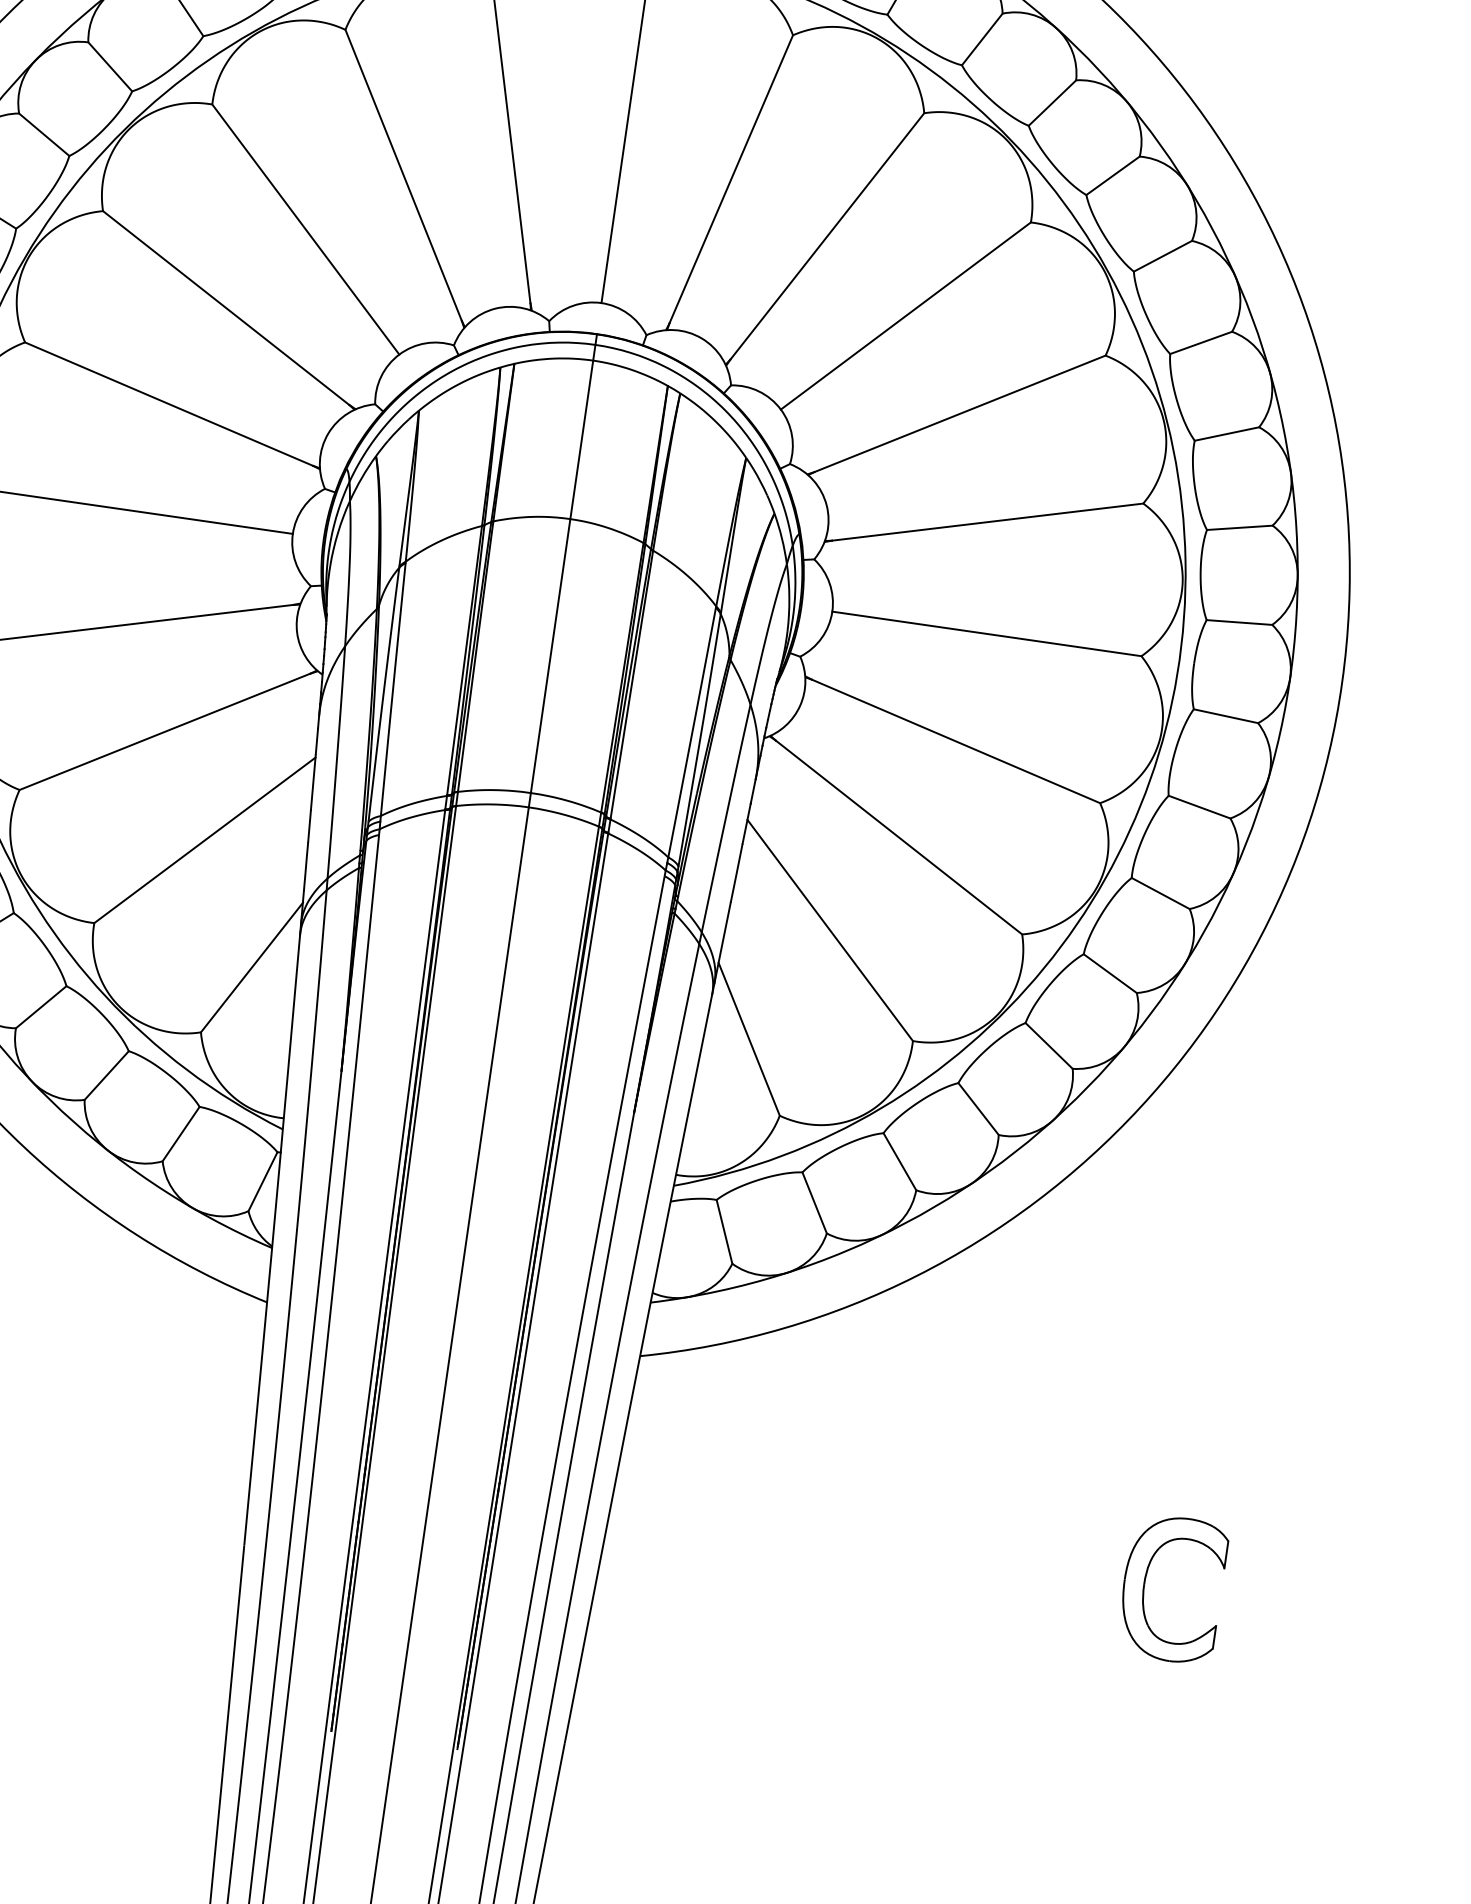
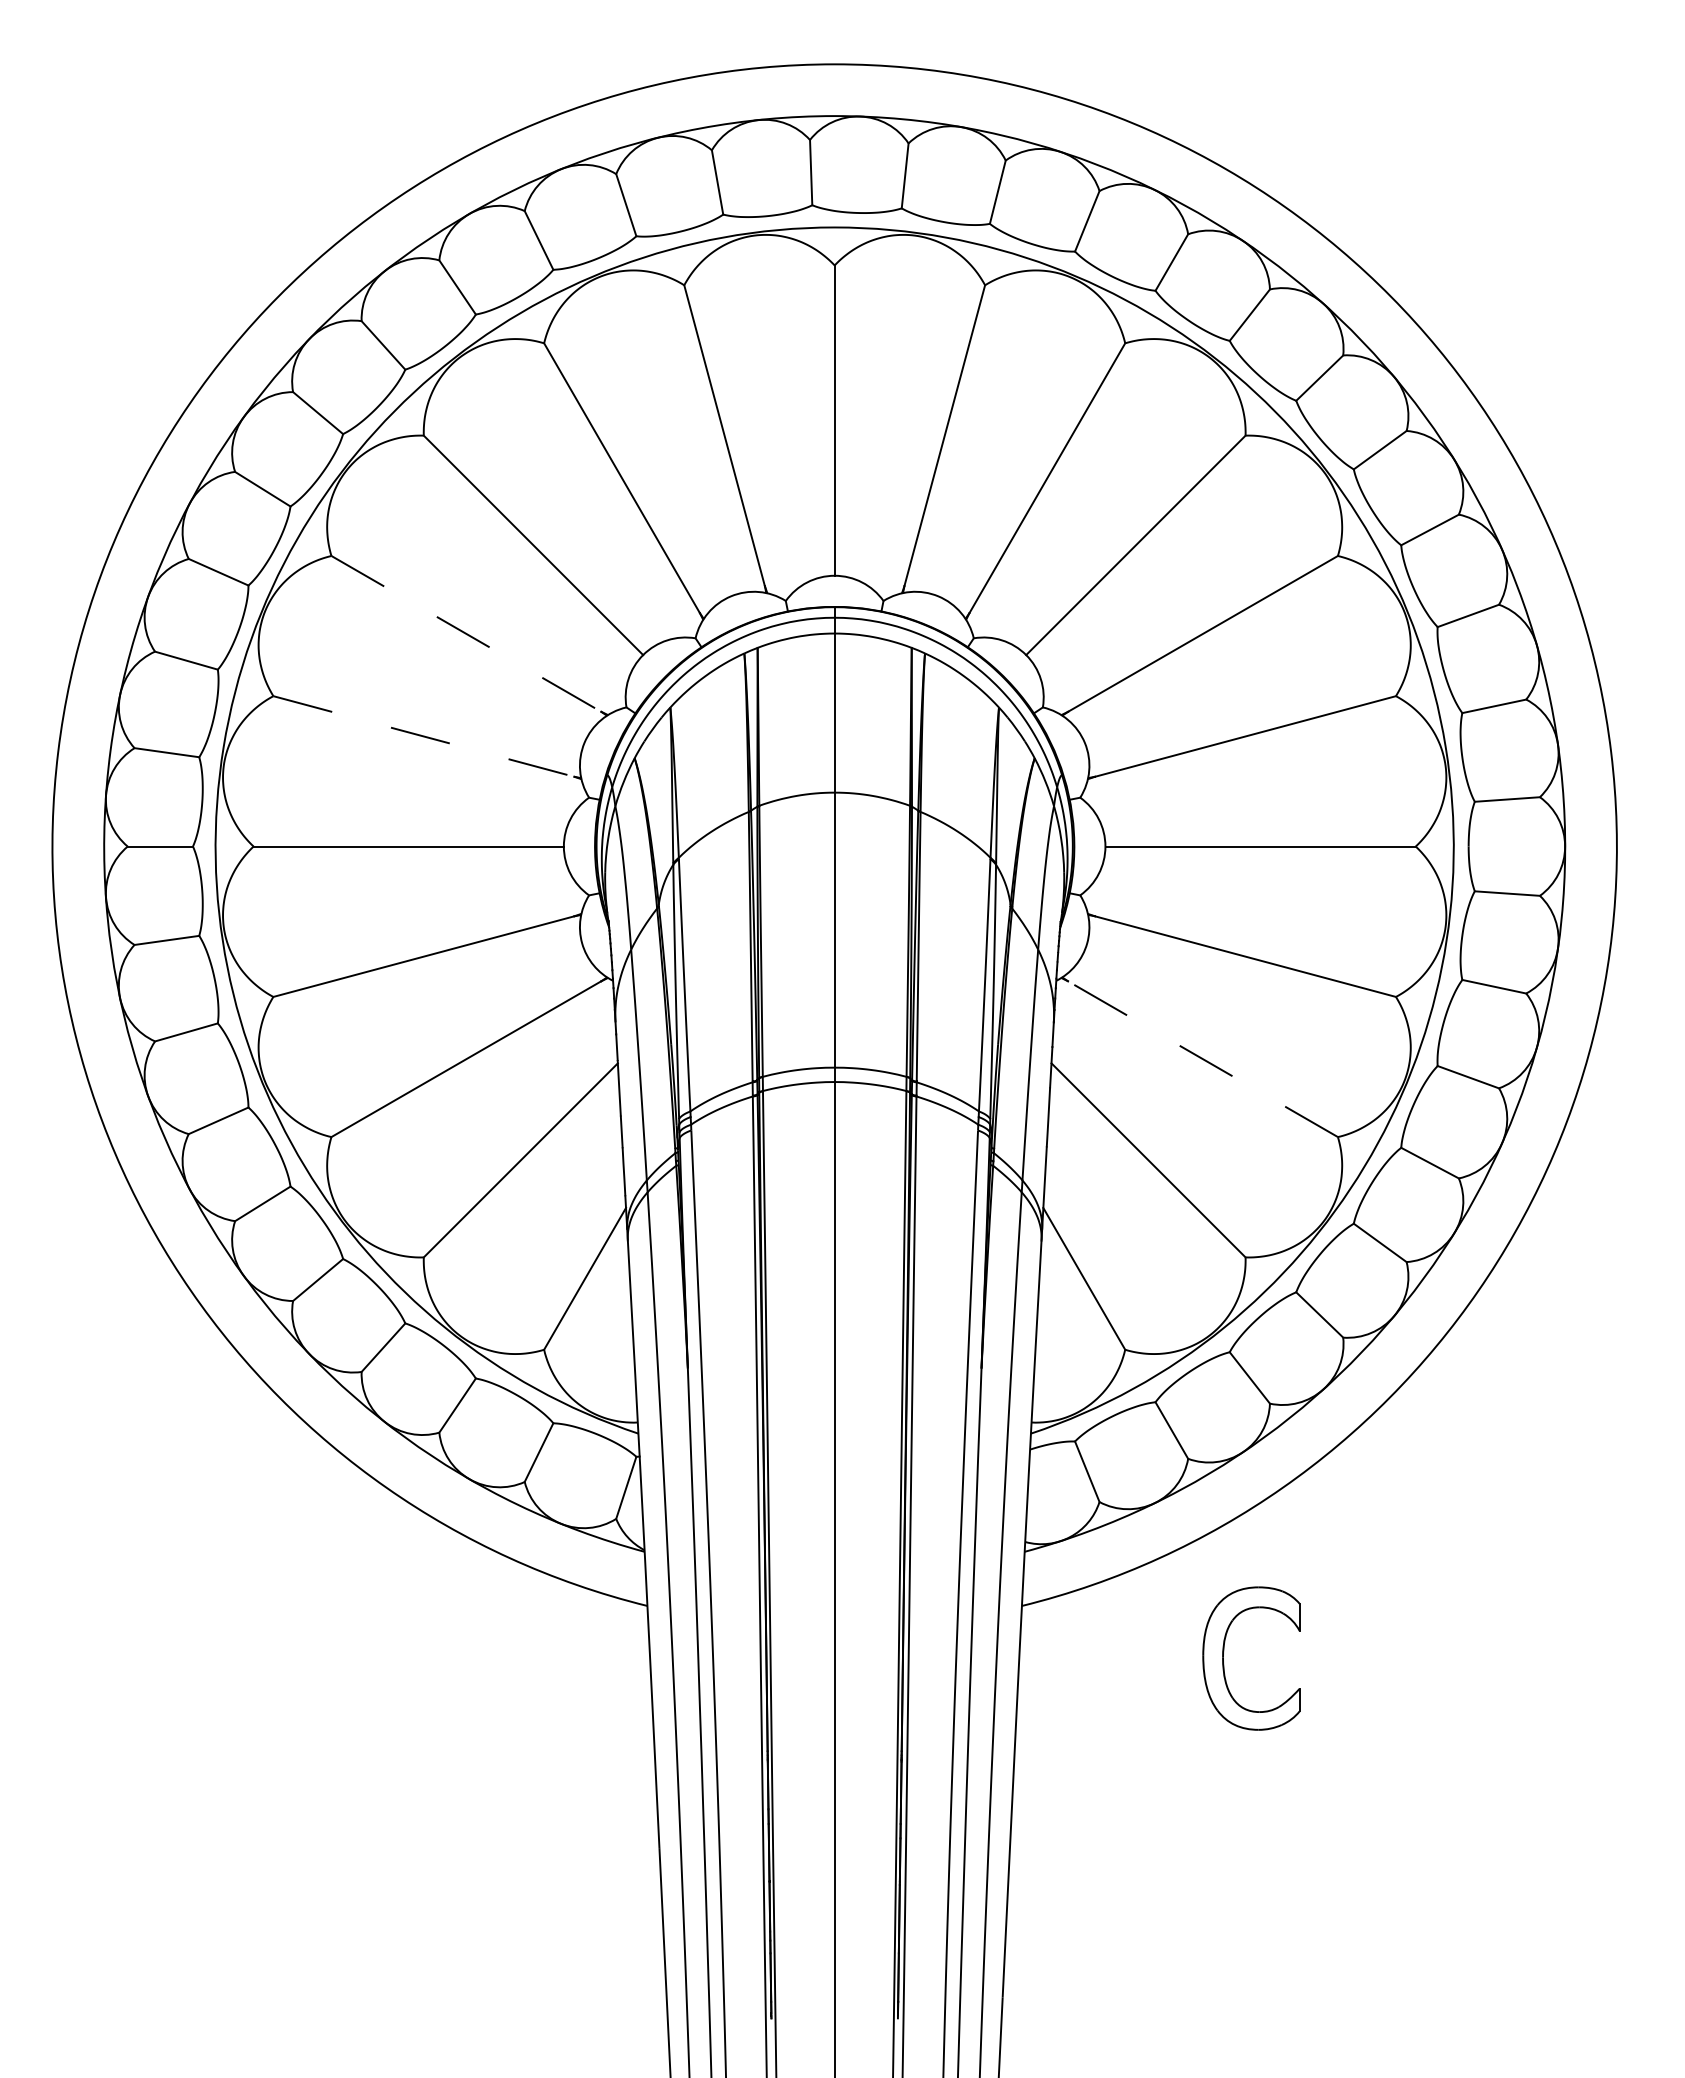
line: (226, 307) -> (466, 633), solid -> dashed
line: (168, 404) -> (423, 736), solid -> dashed
line: (898, 837) -> (1202, 1059), solid -> dashed
part: (1144, 1591) -> (1224, 1664), moved

